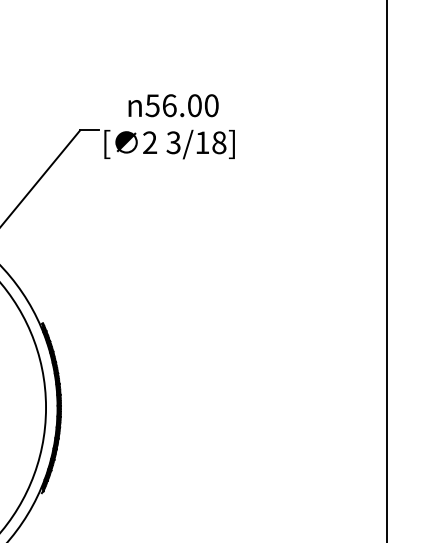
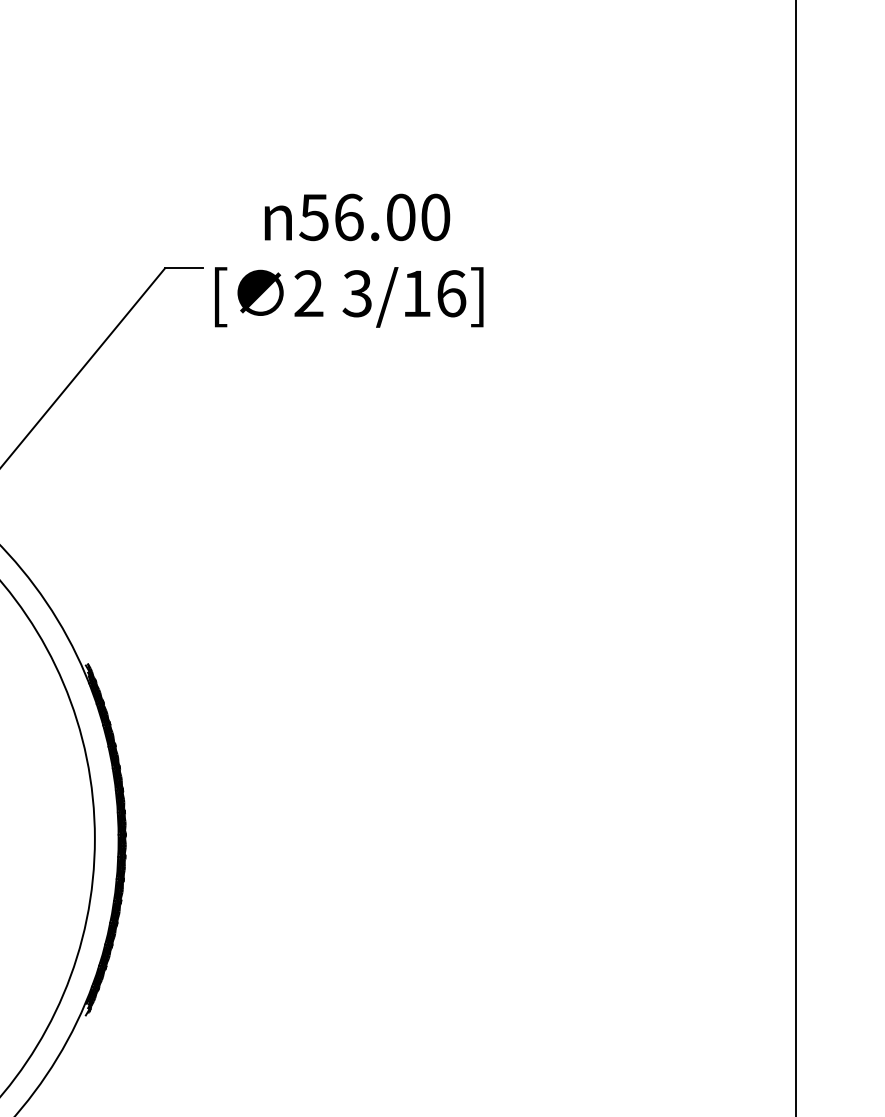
text: (219, 142) -> (451, 293), 3/18] -> 3/16]

